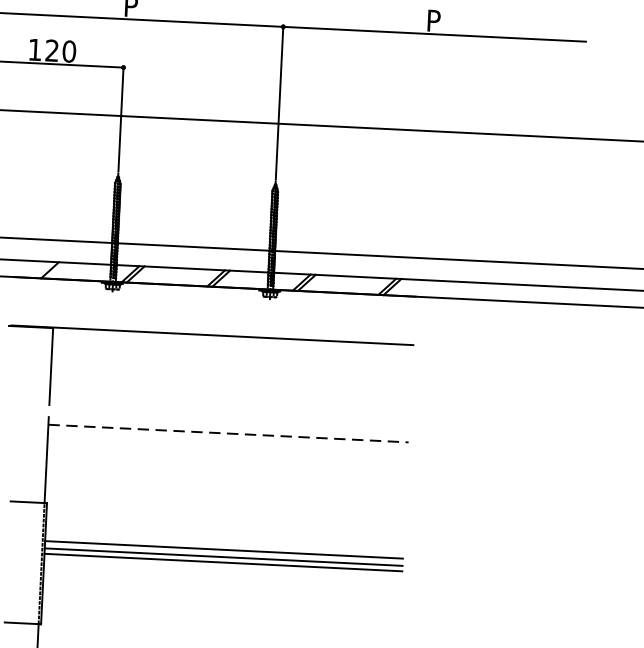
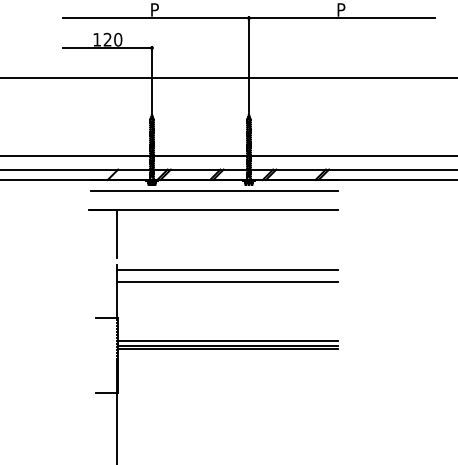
line: (213, 305) -> (214, 191), added
line: (228, 433) -> (227, 269), dashed -> solid
line: (227, 452) -> (227, 281), added

